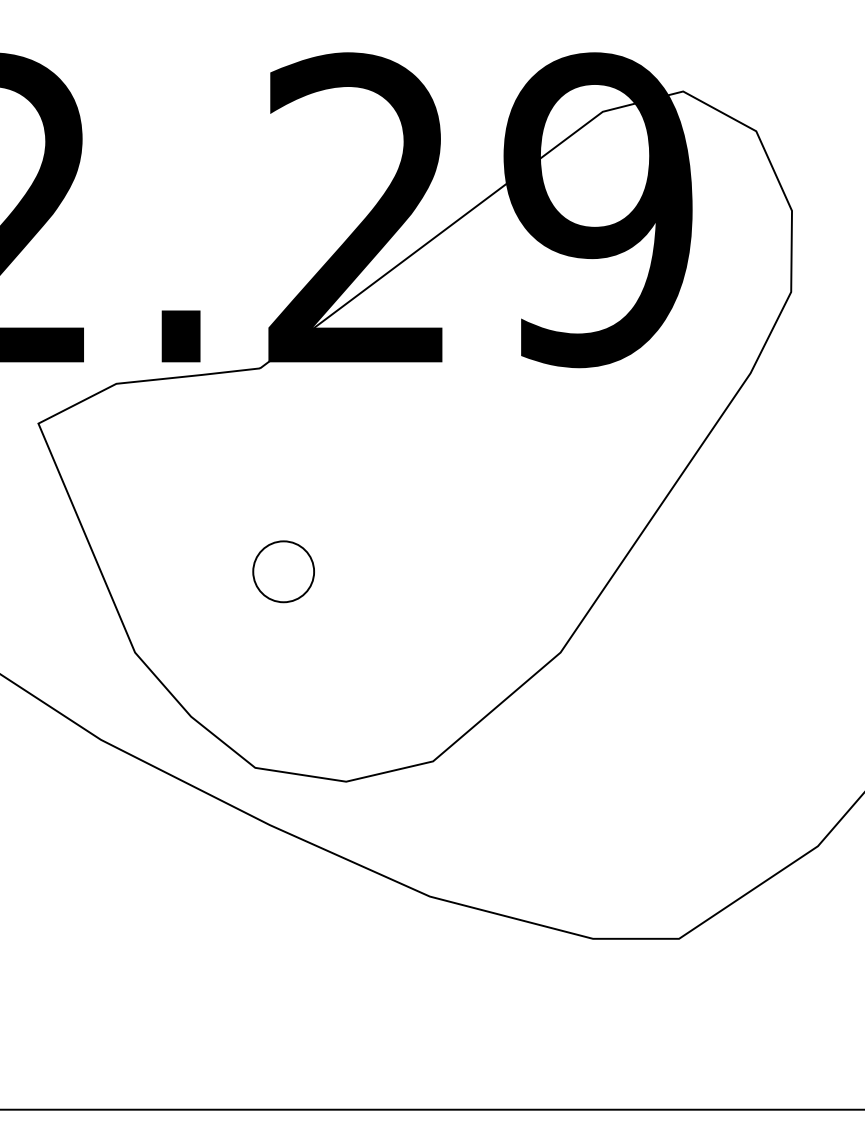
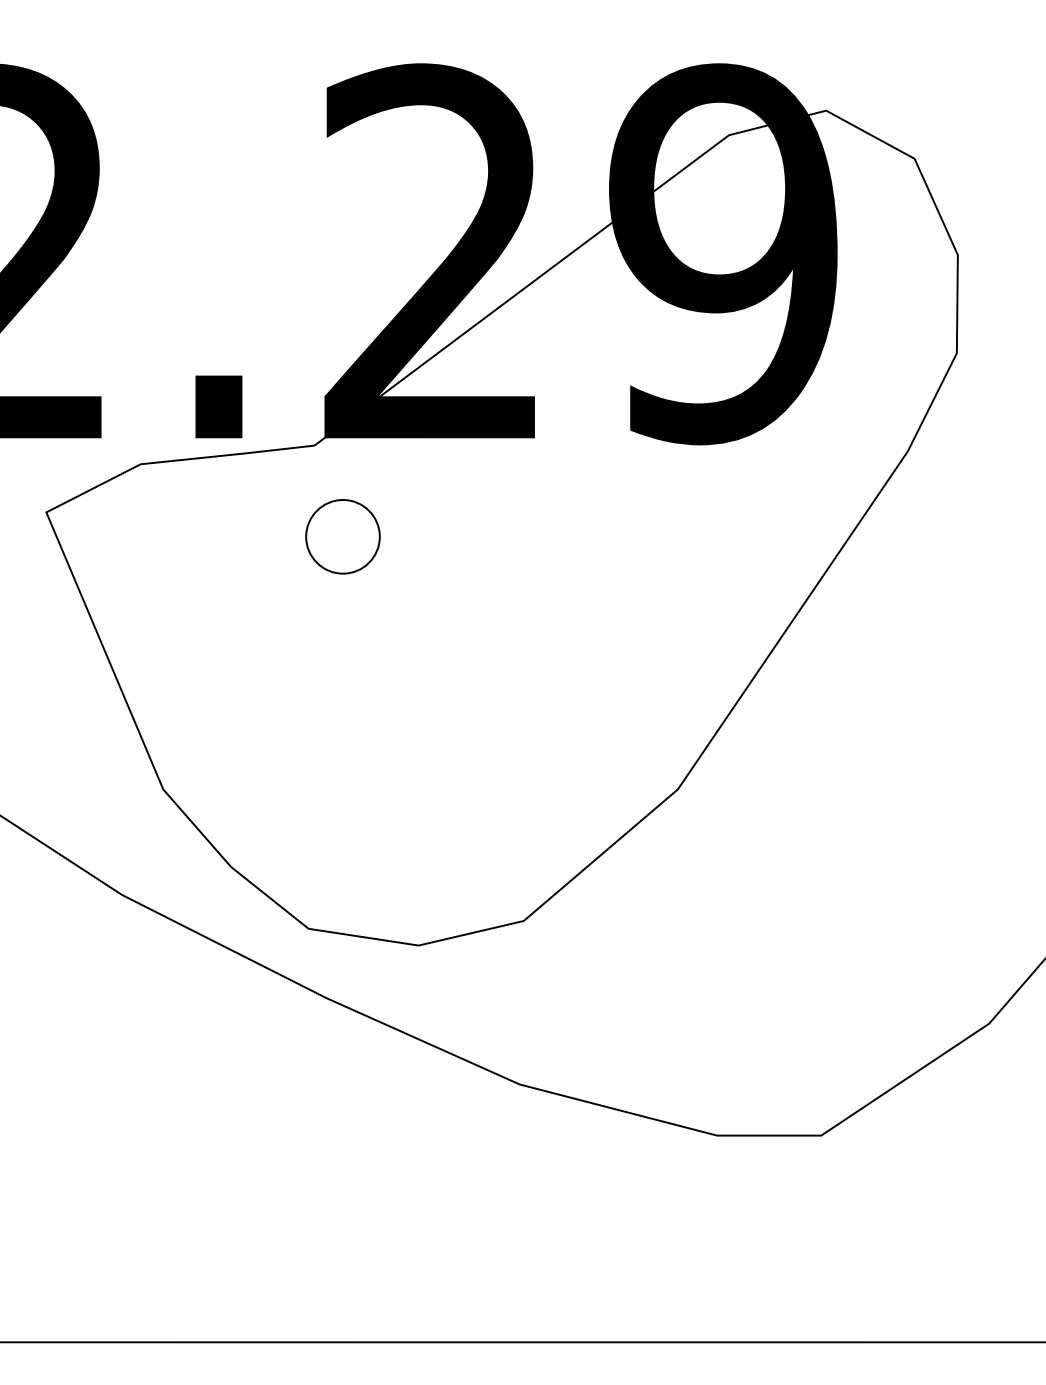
part: (283, 571) -> (342, 536), moved

